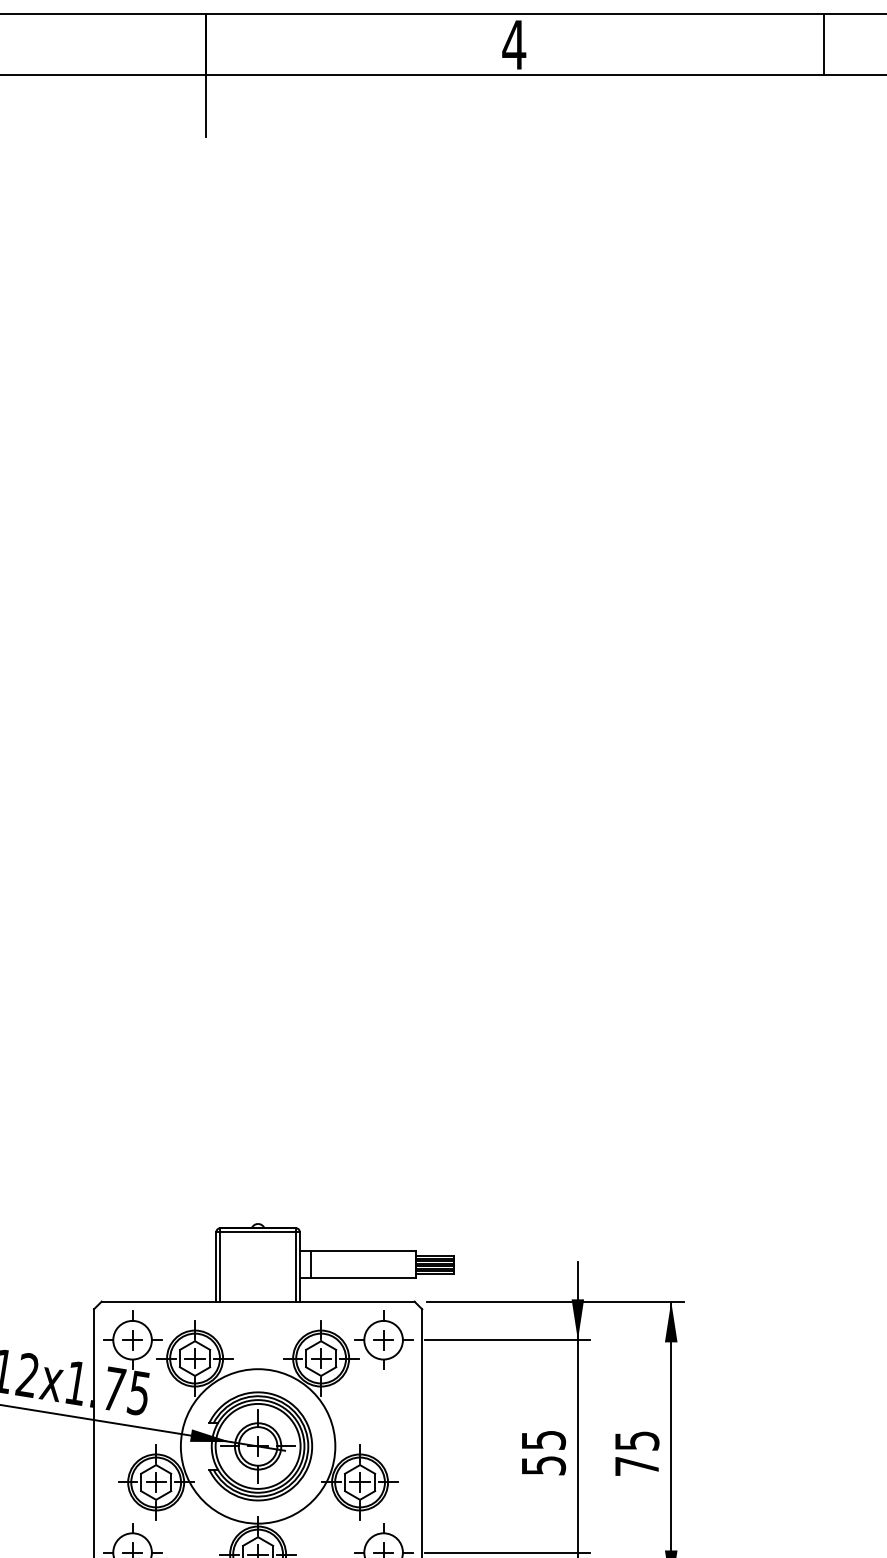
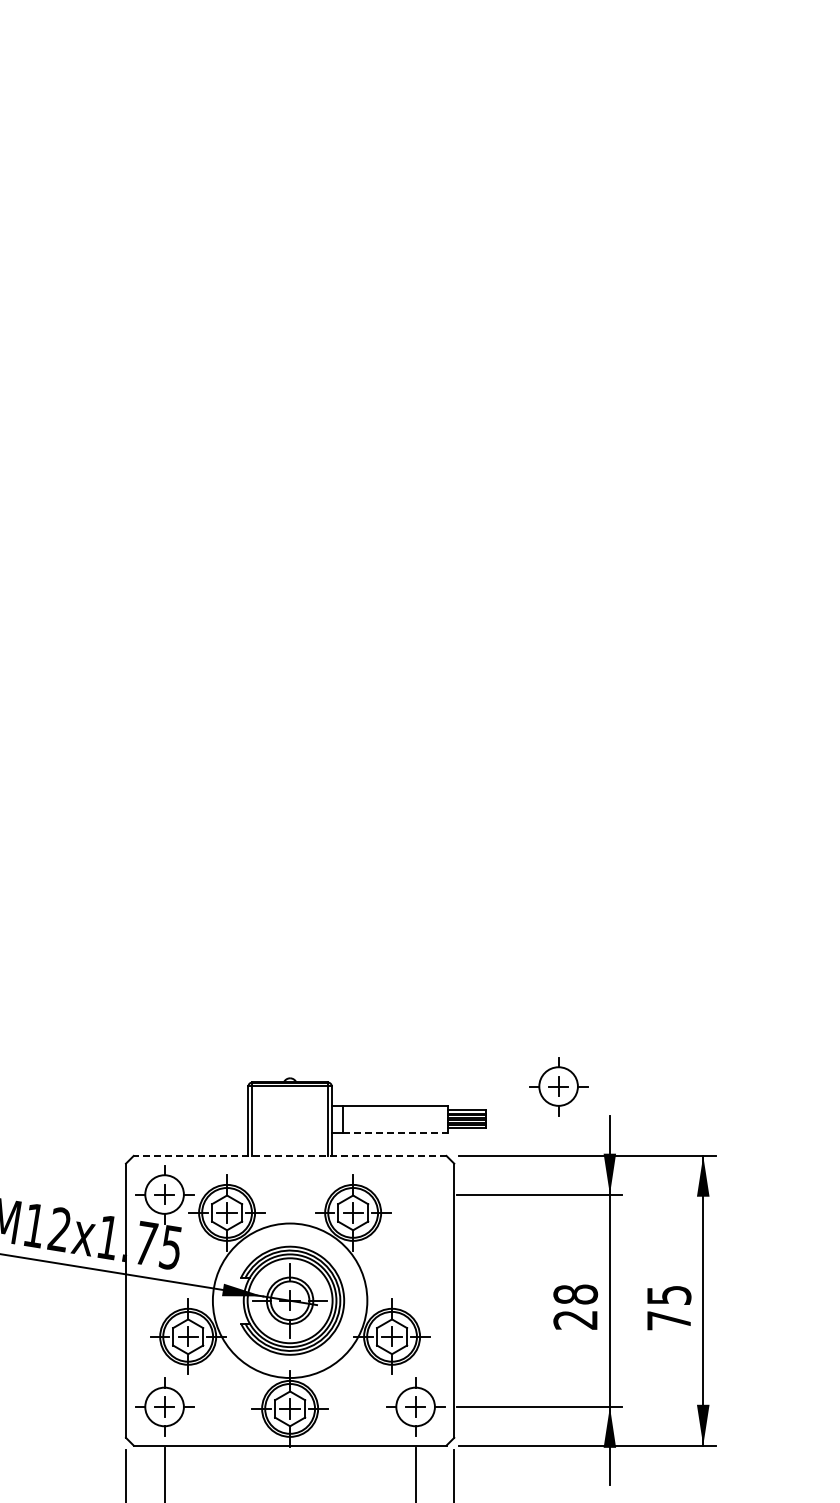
line: (364, 1278) -> (396, 1132), solid -> dashed
line: (257, 1301) -> (289, 1155), solid -> dashed
part: (383, 1339) -> (558, 1085), moved
text: (543, 1452) -> (575, 1306), 55 -> 28

